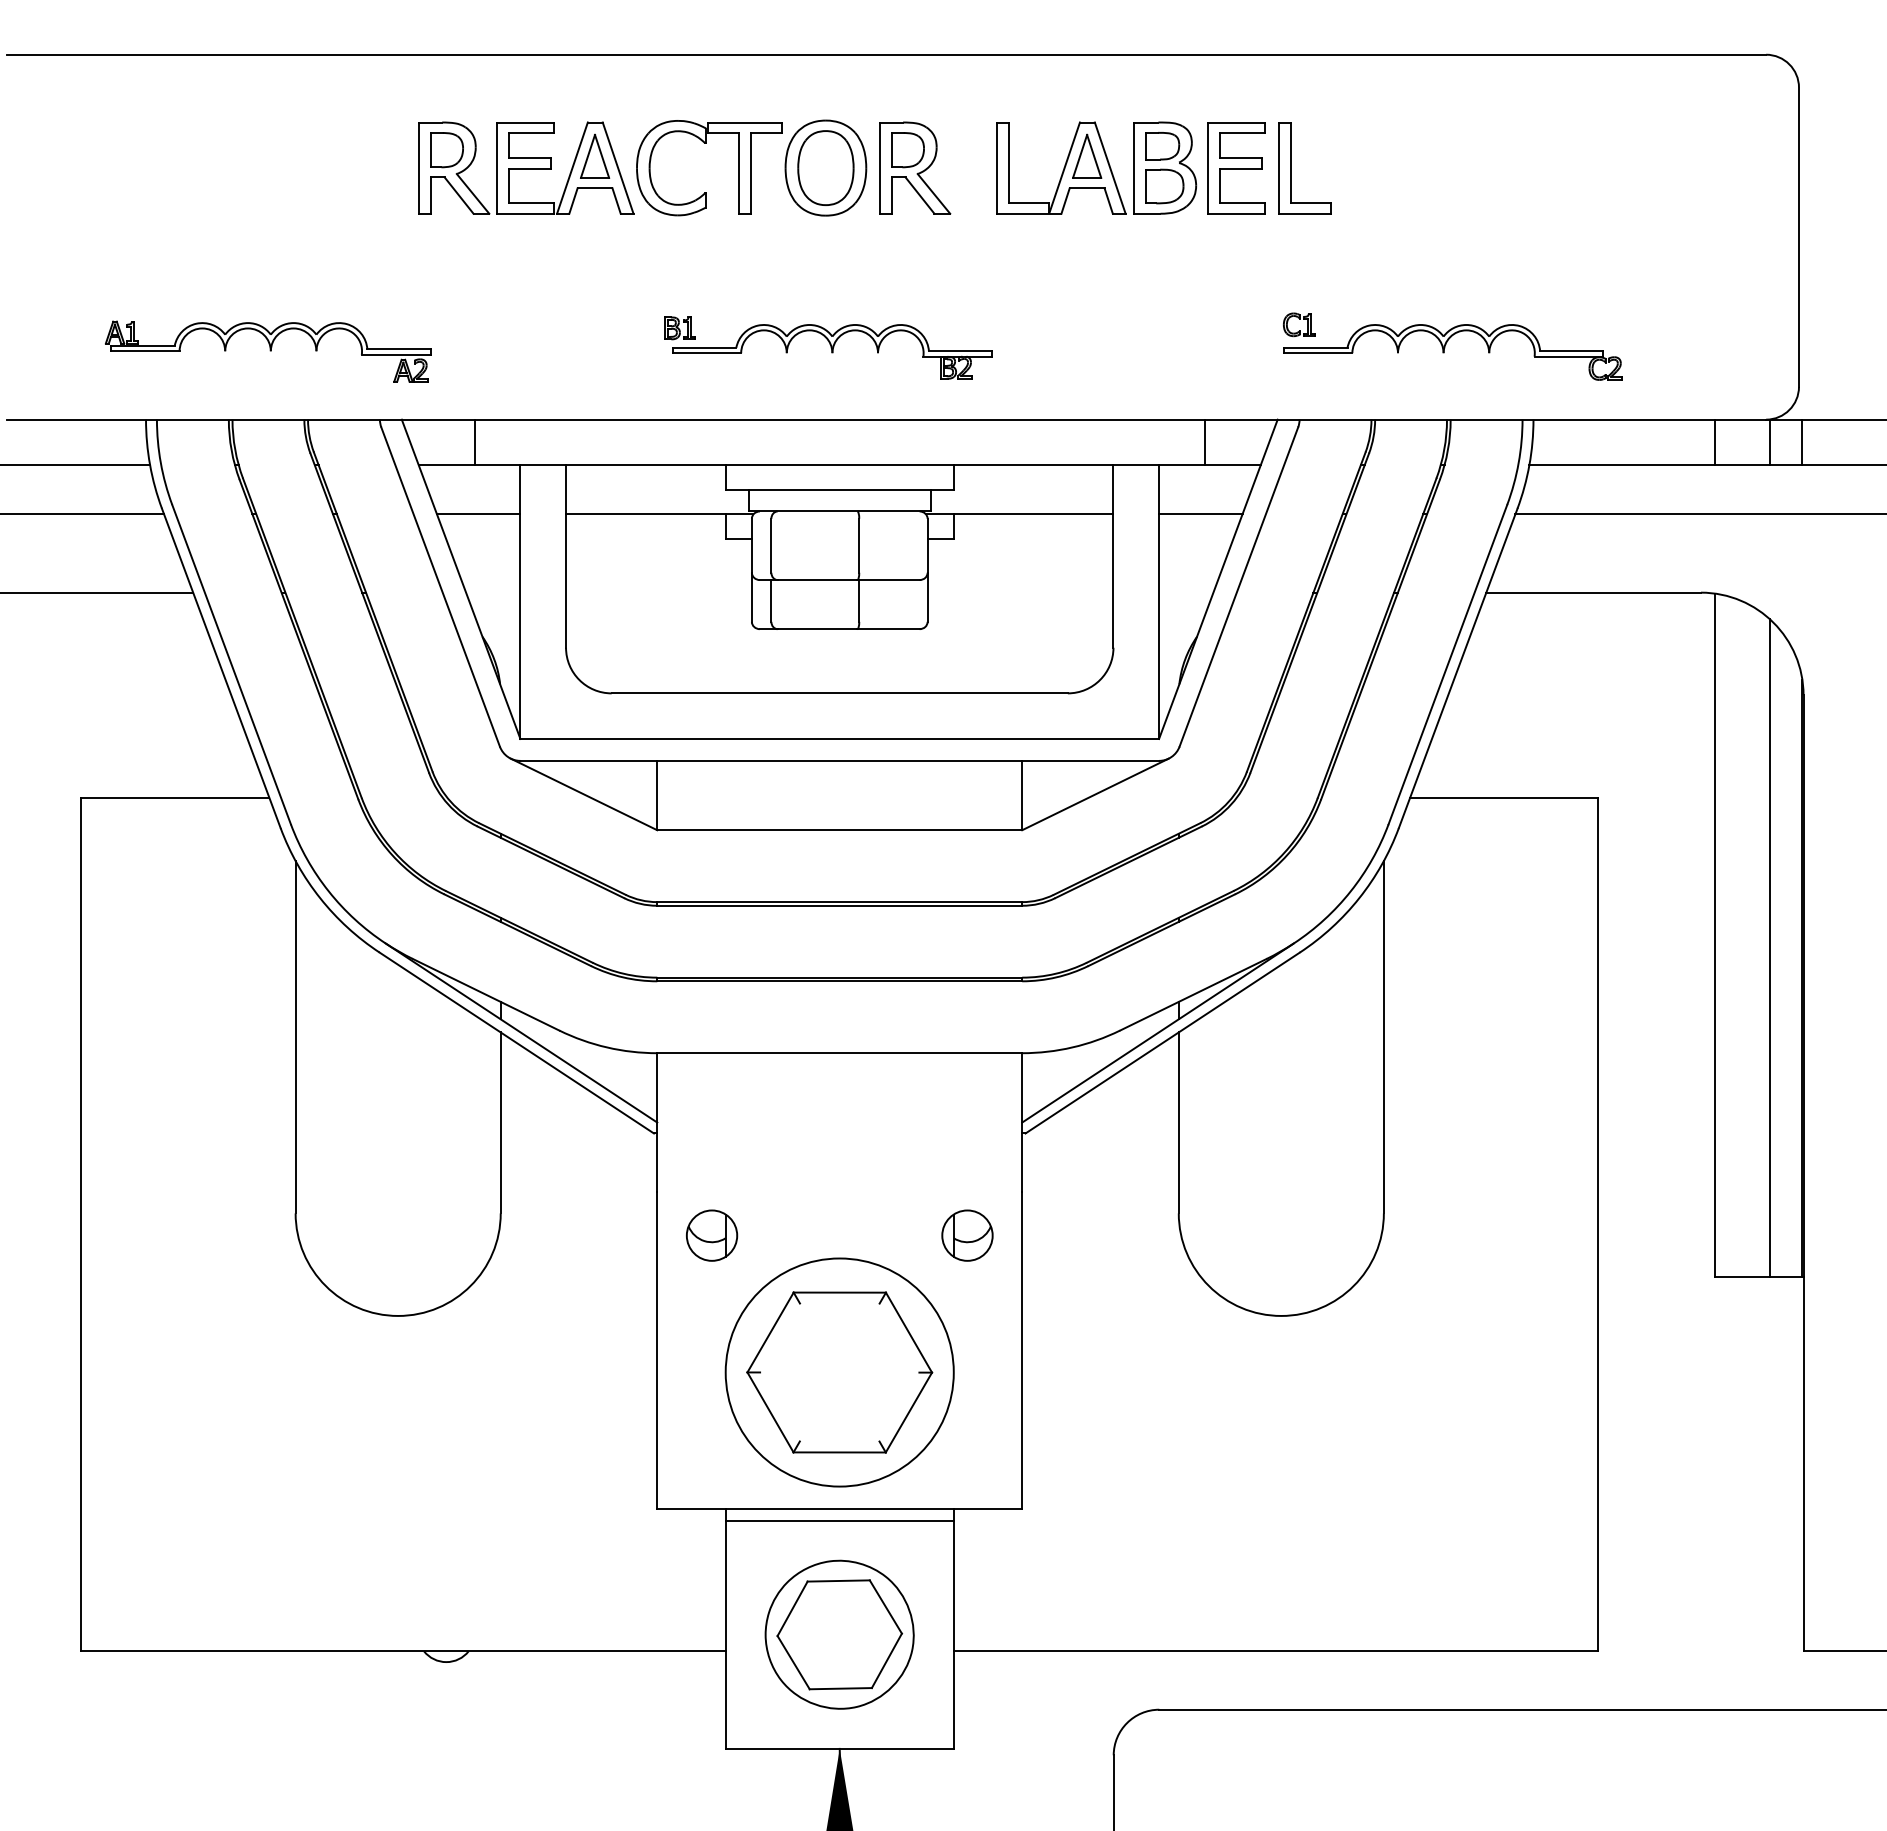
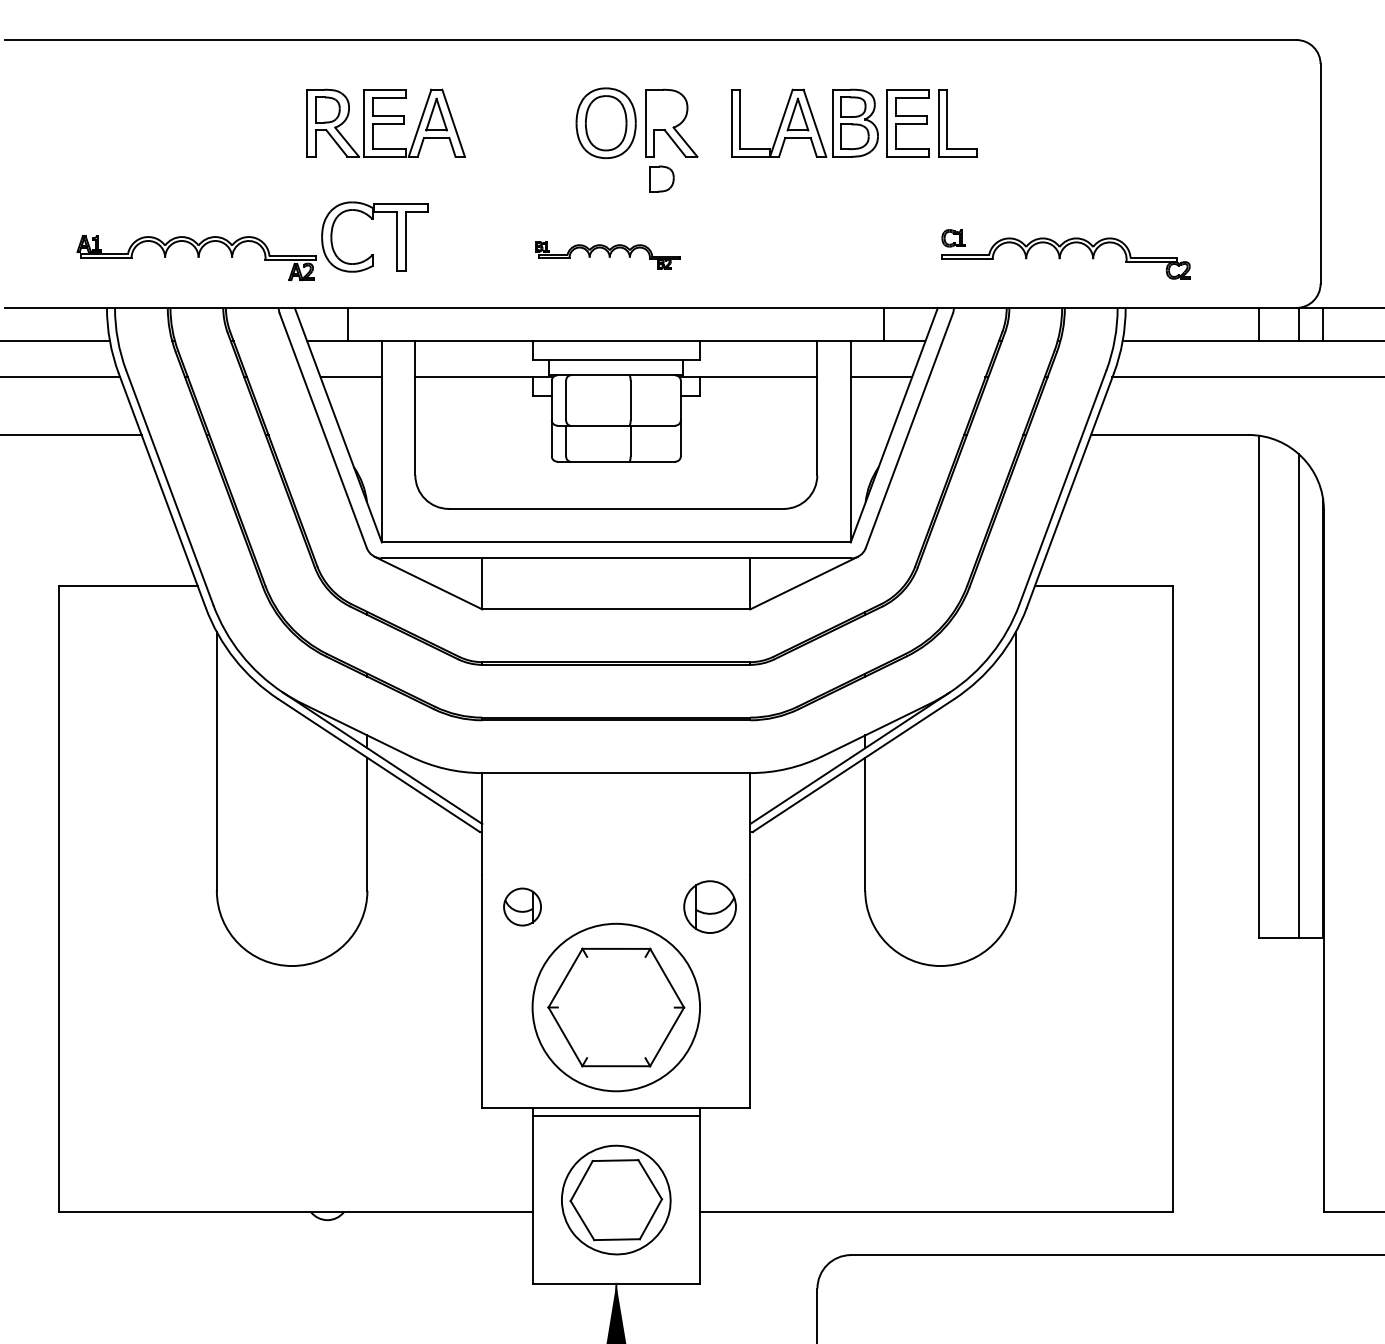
part: (907, 150) -> (661, 179), moved
part: (706, 192) -> (373, 254), moved
part: (828, 347) -> (608, 254), size x0.6
part: (967, 1235) -> (710, 906), size x1.4

